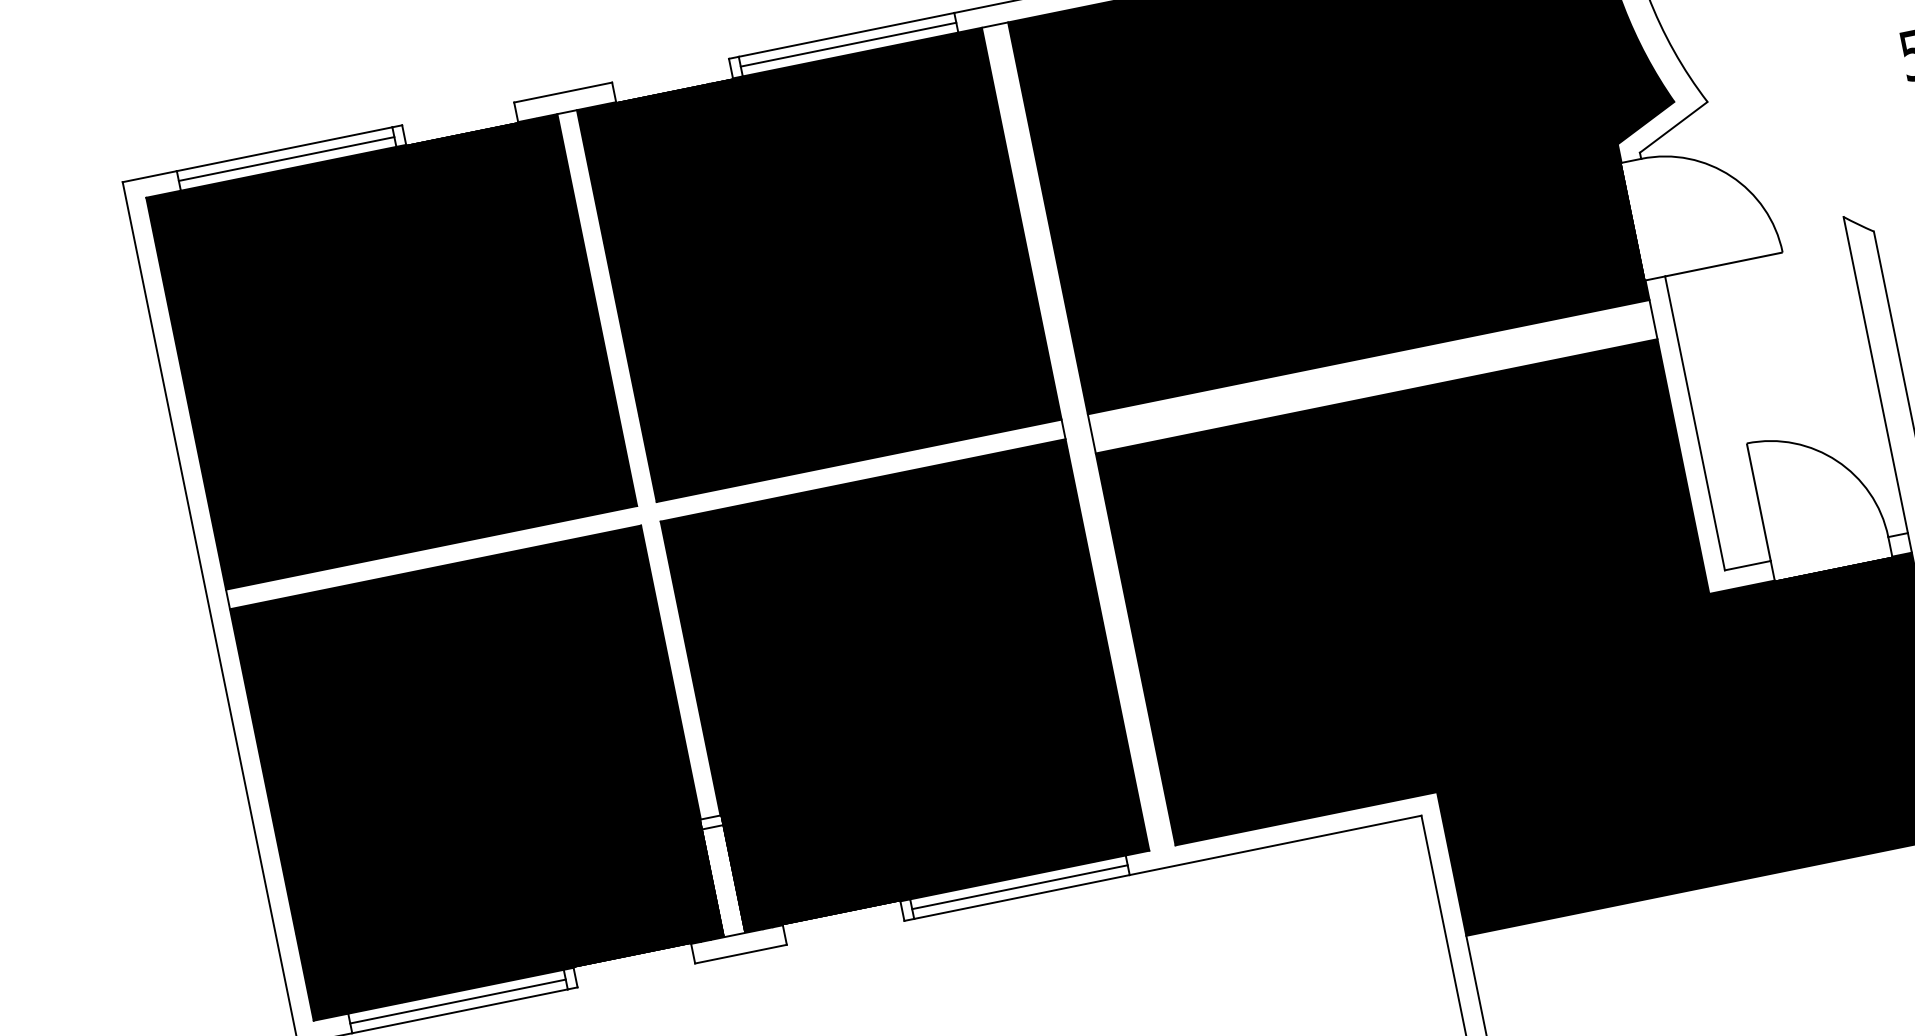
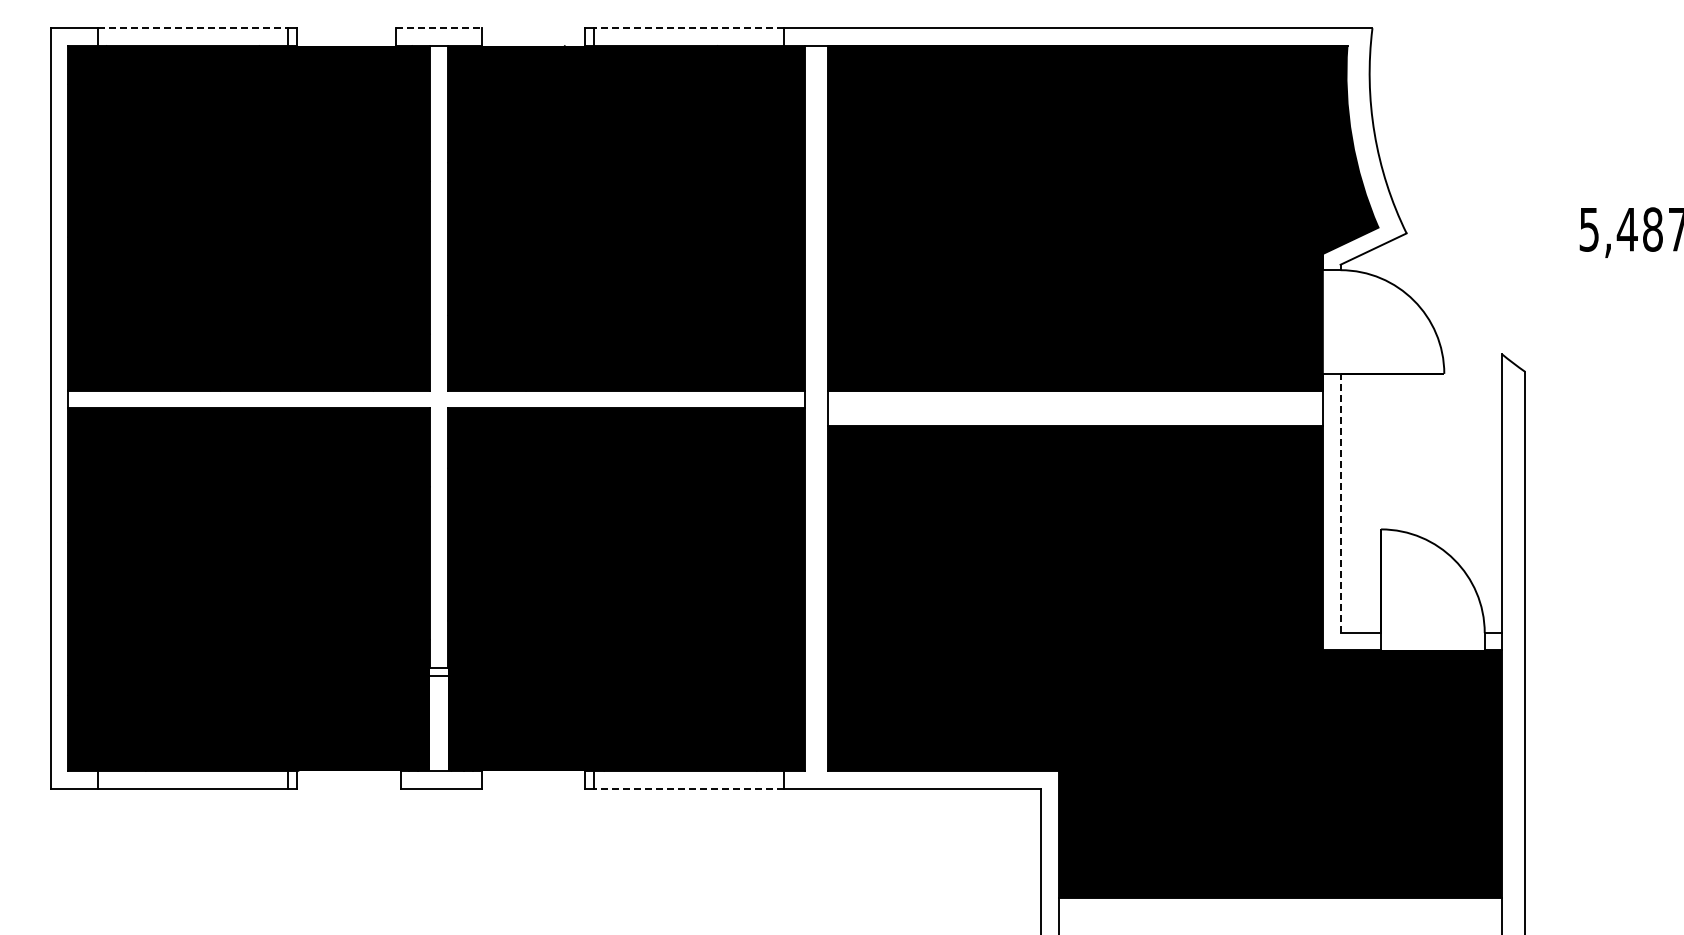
line: (846, 35) -> (688, 28), solid -> dashed
line: (847, 44) -> (688, 36), removed
line: (563, 92) -> (439, 28), solid -> dashed
line: (284, 149) -> (193, 28), solid -> dashed
line: (286, 158) -> (193, 36), removed
line: (1694, 423) -> (1340, 503), solid -> dashed
line: (1019, 886) -> (688, 779), removed
line: (1021, 896) -> (688, 788), solid -> dashed
line: (458, 1000) -> (193, 779), removed

